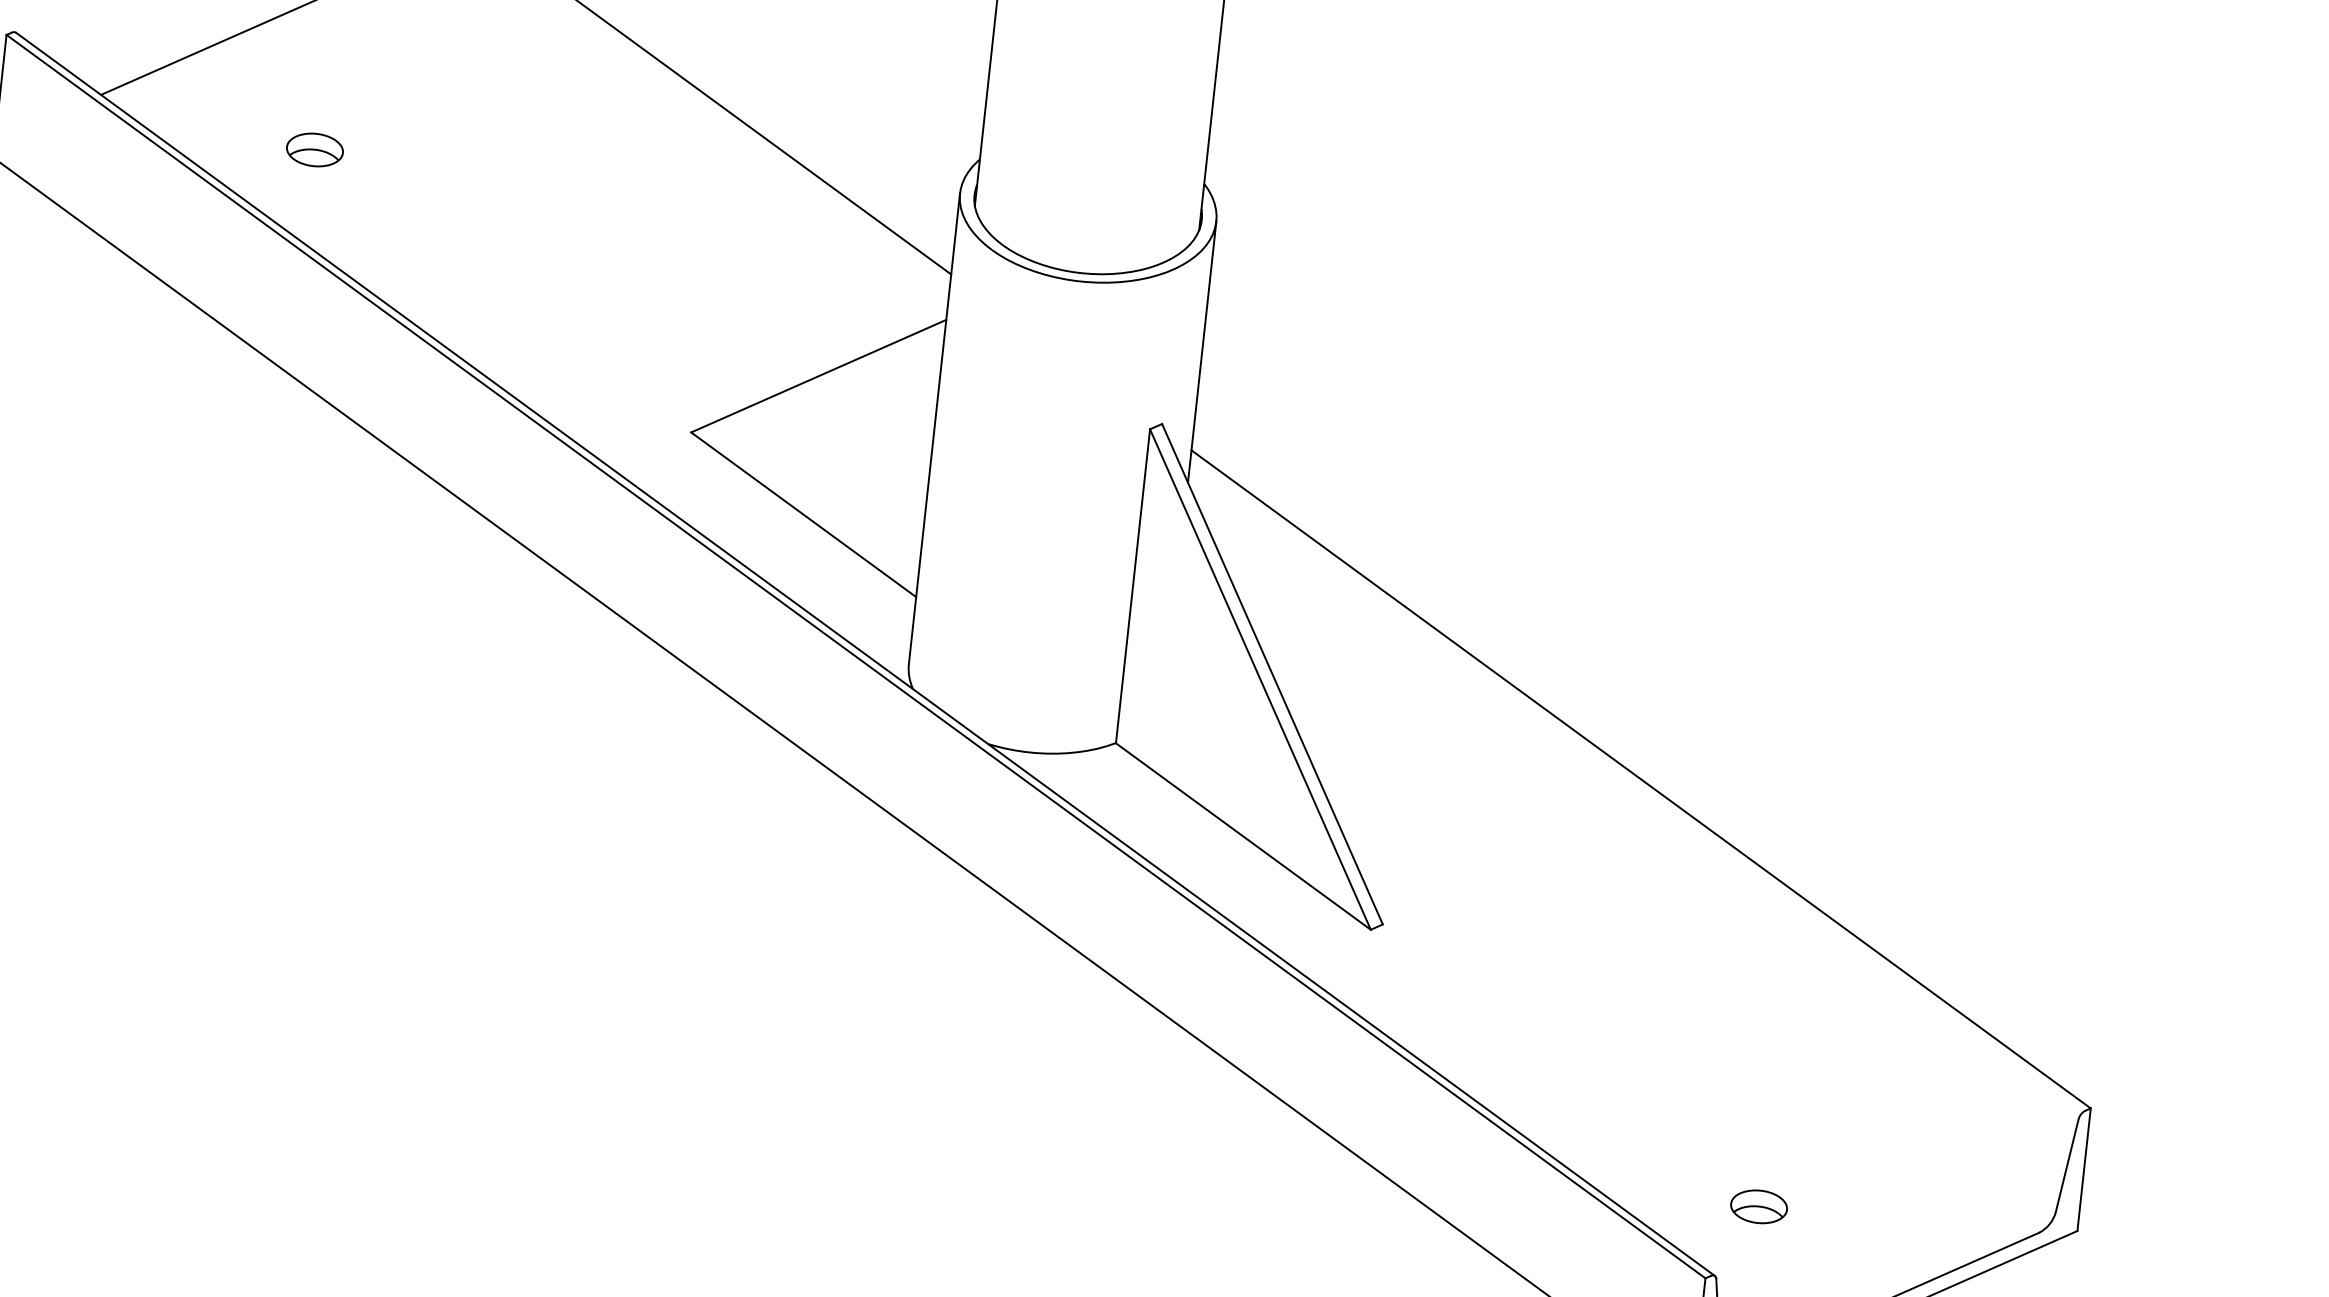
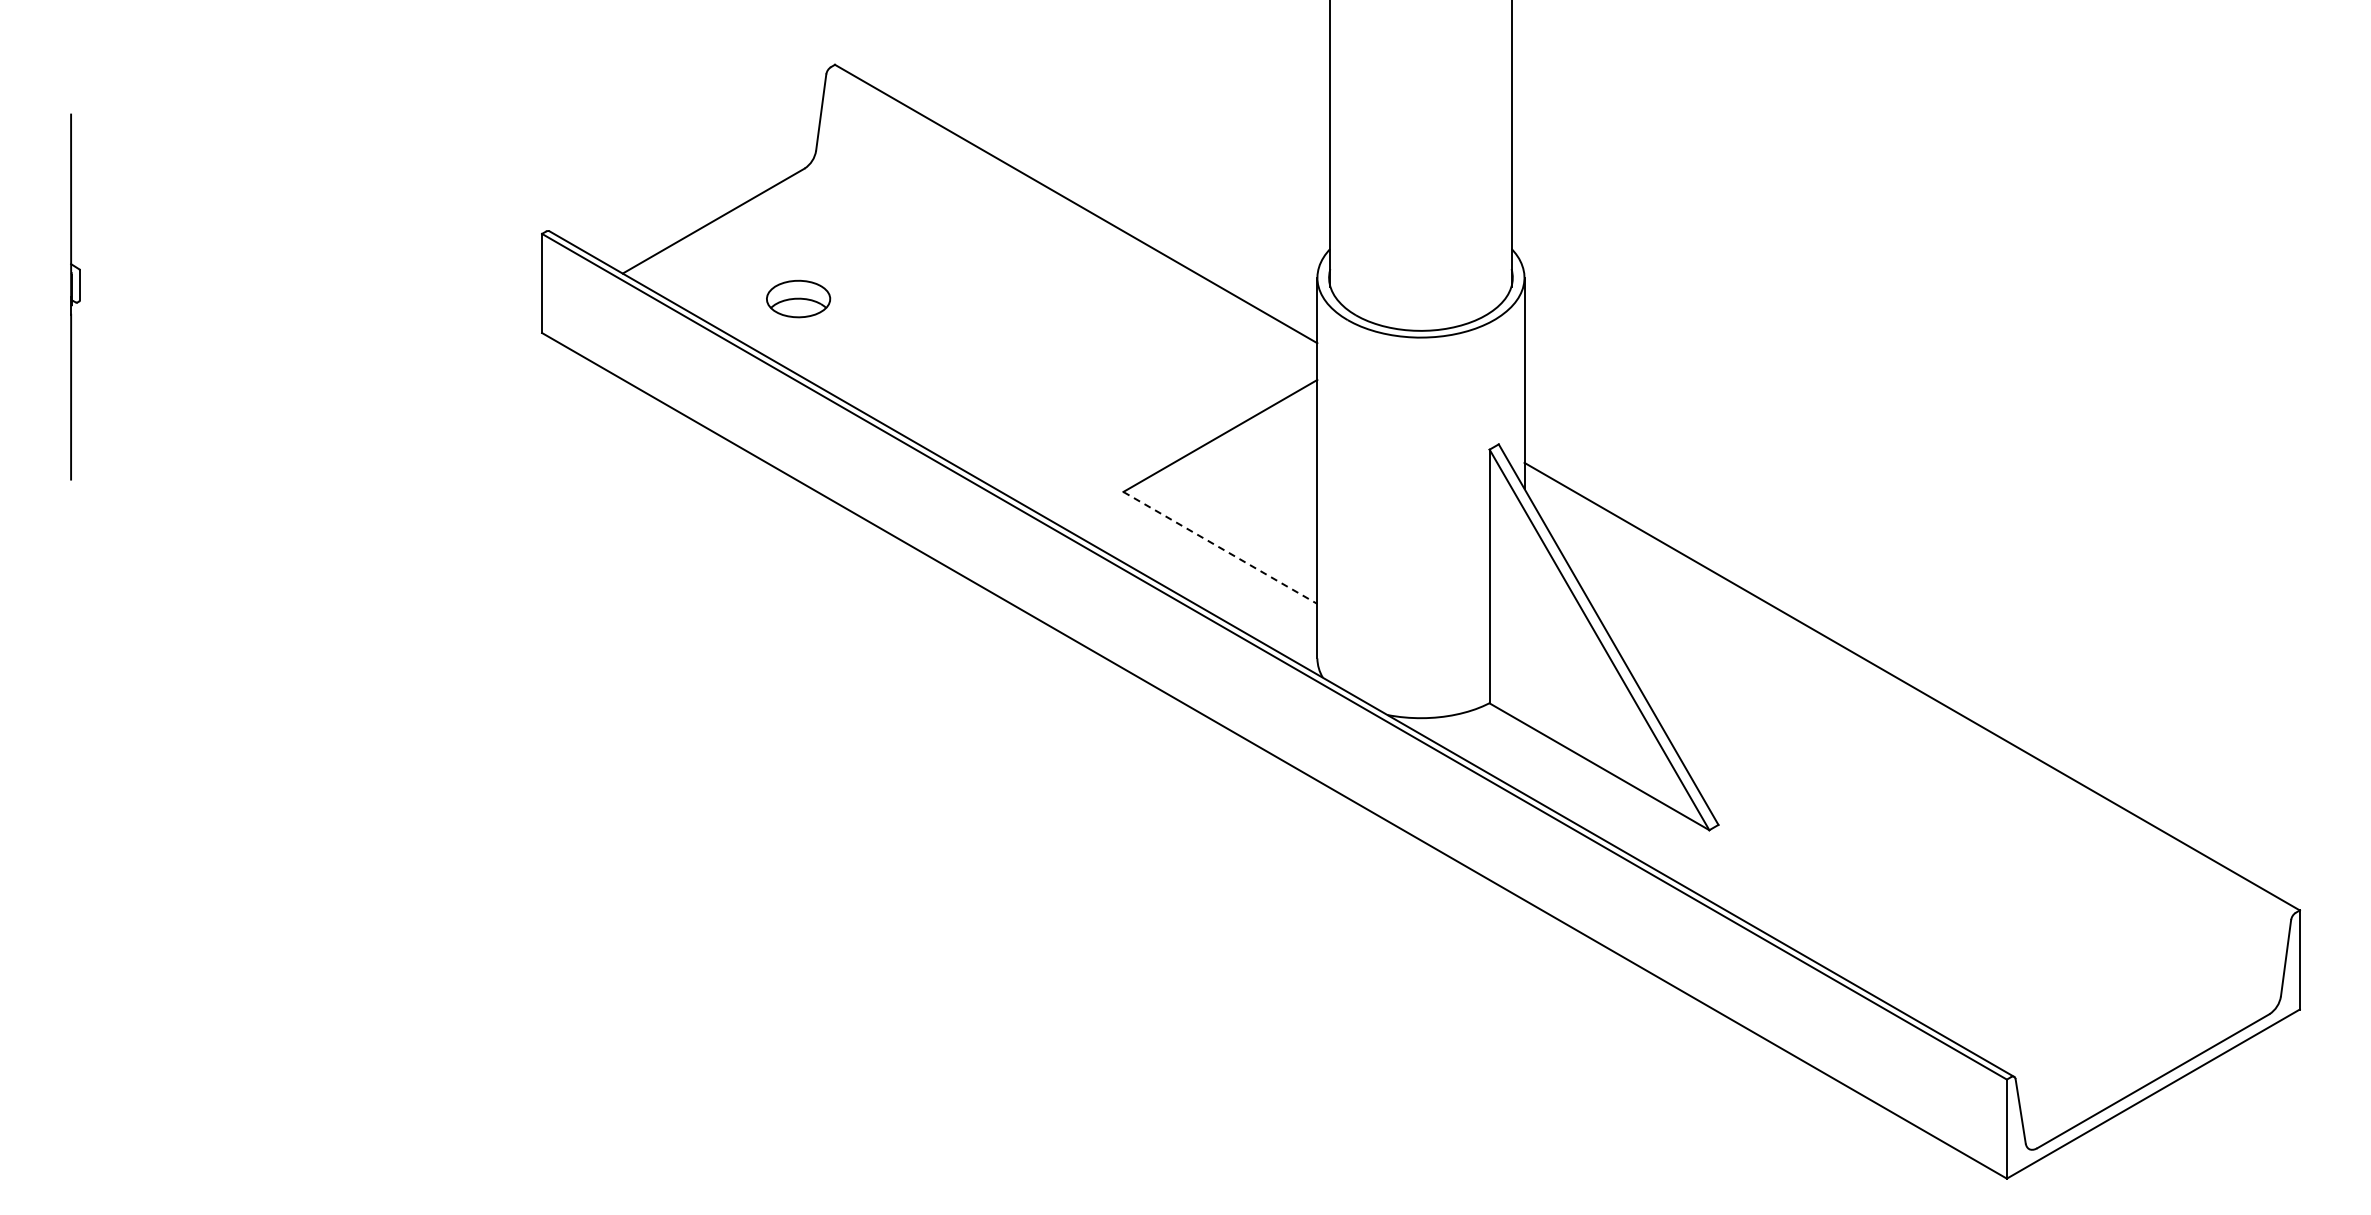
part: (313, 149) -> (797, 298), size x1.4
line: (803, 514) -> (1220, 547), solid -> dashed
part: (1759, 1206) -> (2043, 1017), removed

